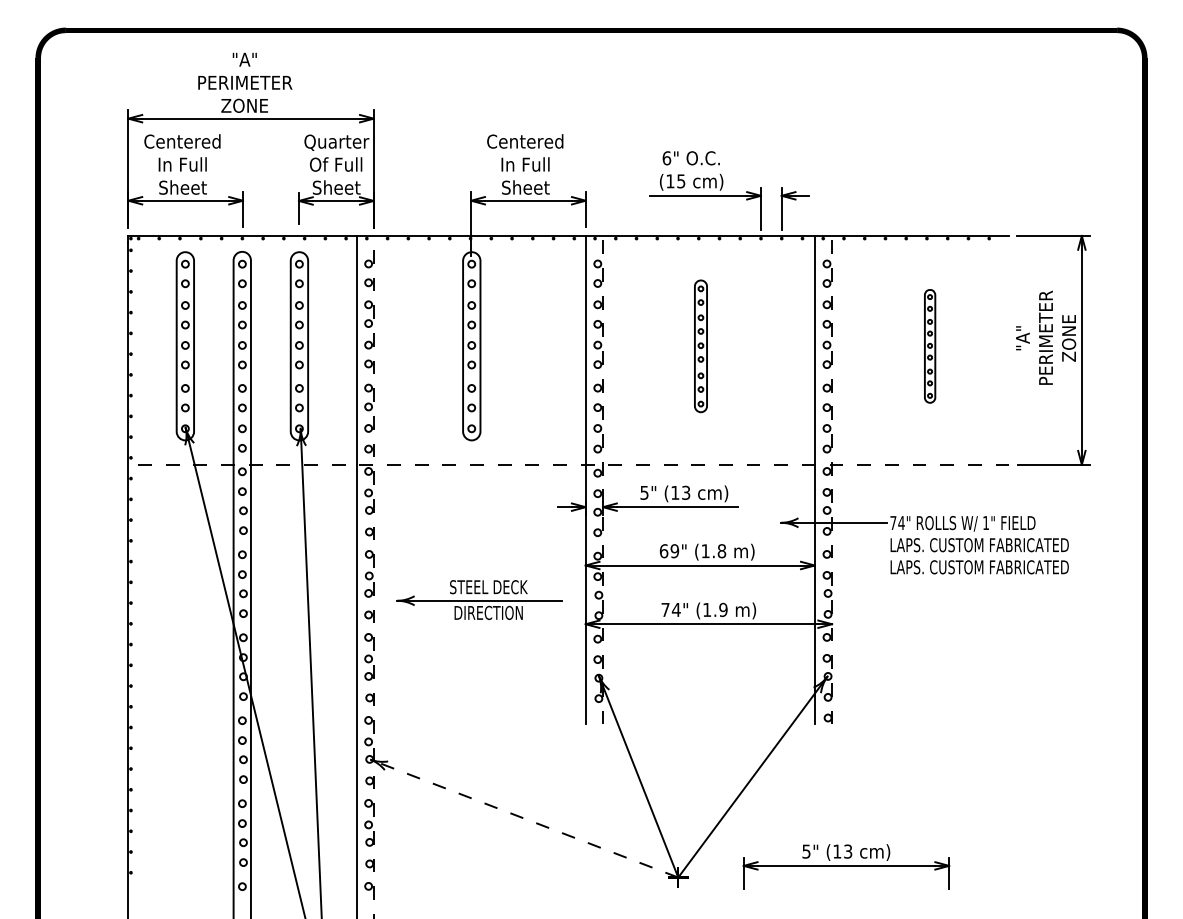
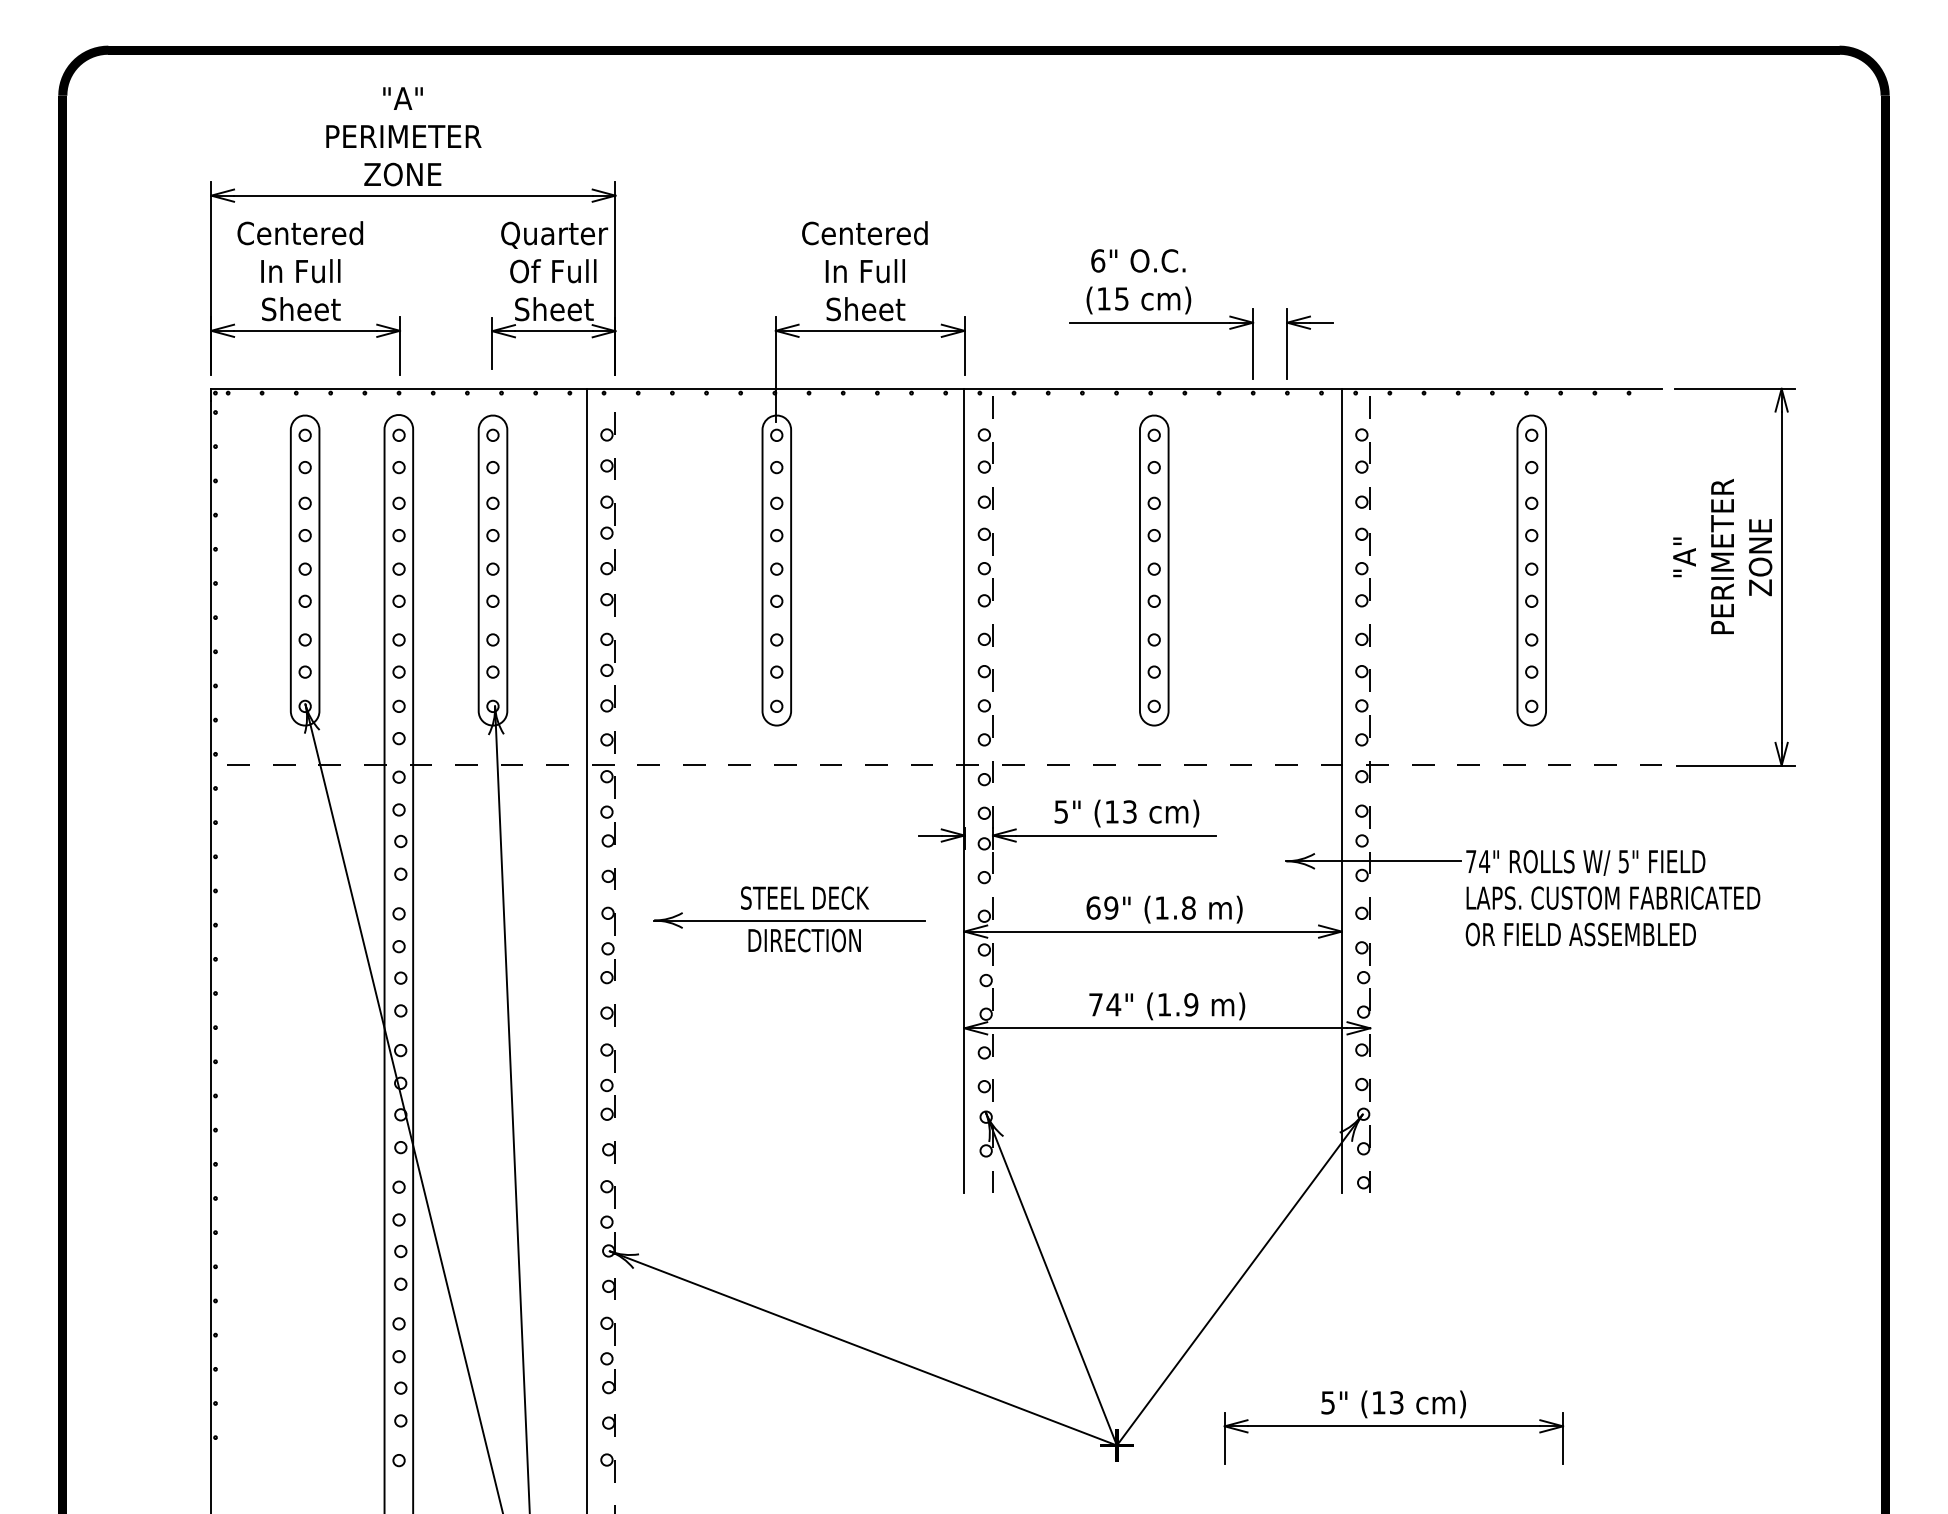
part: (700, 346) -> (1153, 570), size x1.43
part: (929, 346) -> (1530, 570), size x1.67
text: (985, 523) -> (1622, 862), 1" -> 5"
text: (979, 567) -> (1613, 934), LAPS. CUSTOM FABRICATED -> OR FIELD ASSEMBLED
part: (479, 599) -> (789, 918), moved
line: (524, 818) -> (863, 1348), dashed -> solid

